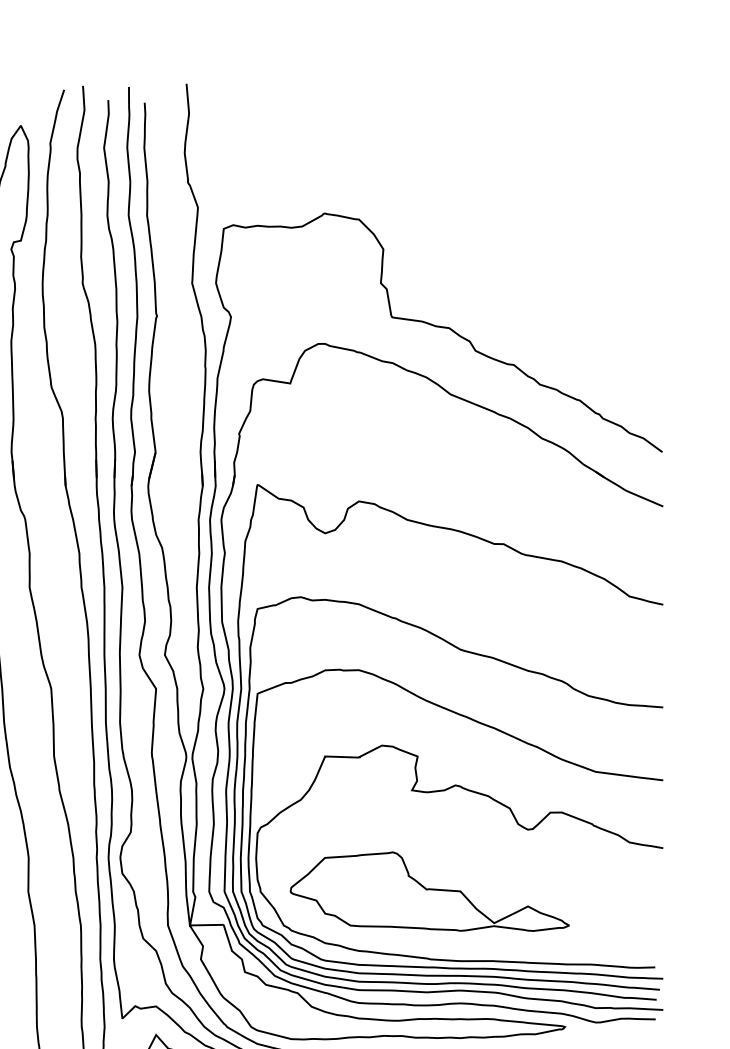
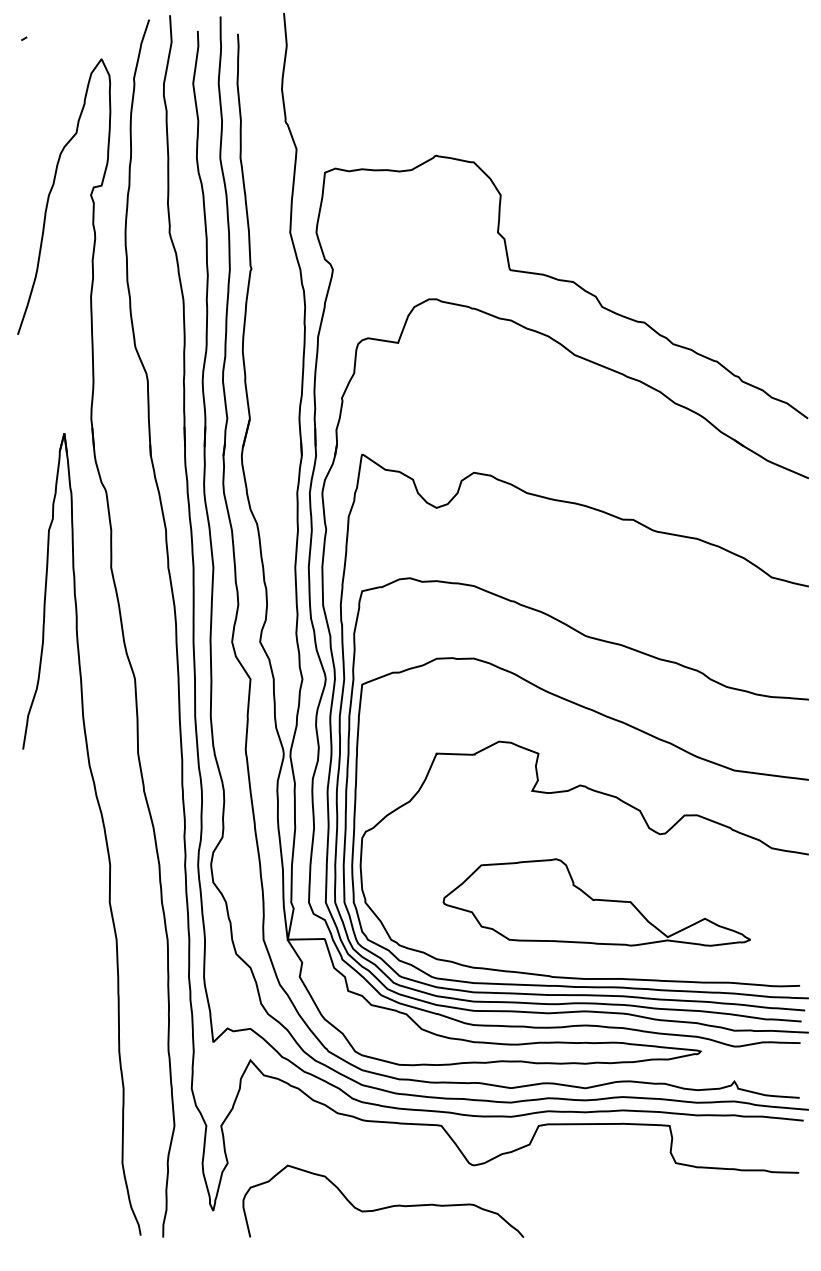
part: (429, 891) -> (596, 902), moved

